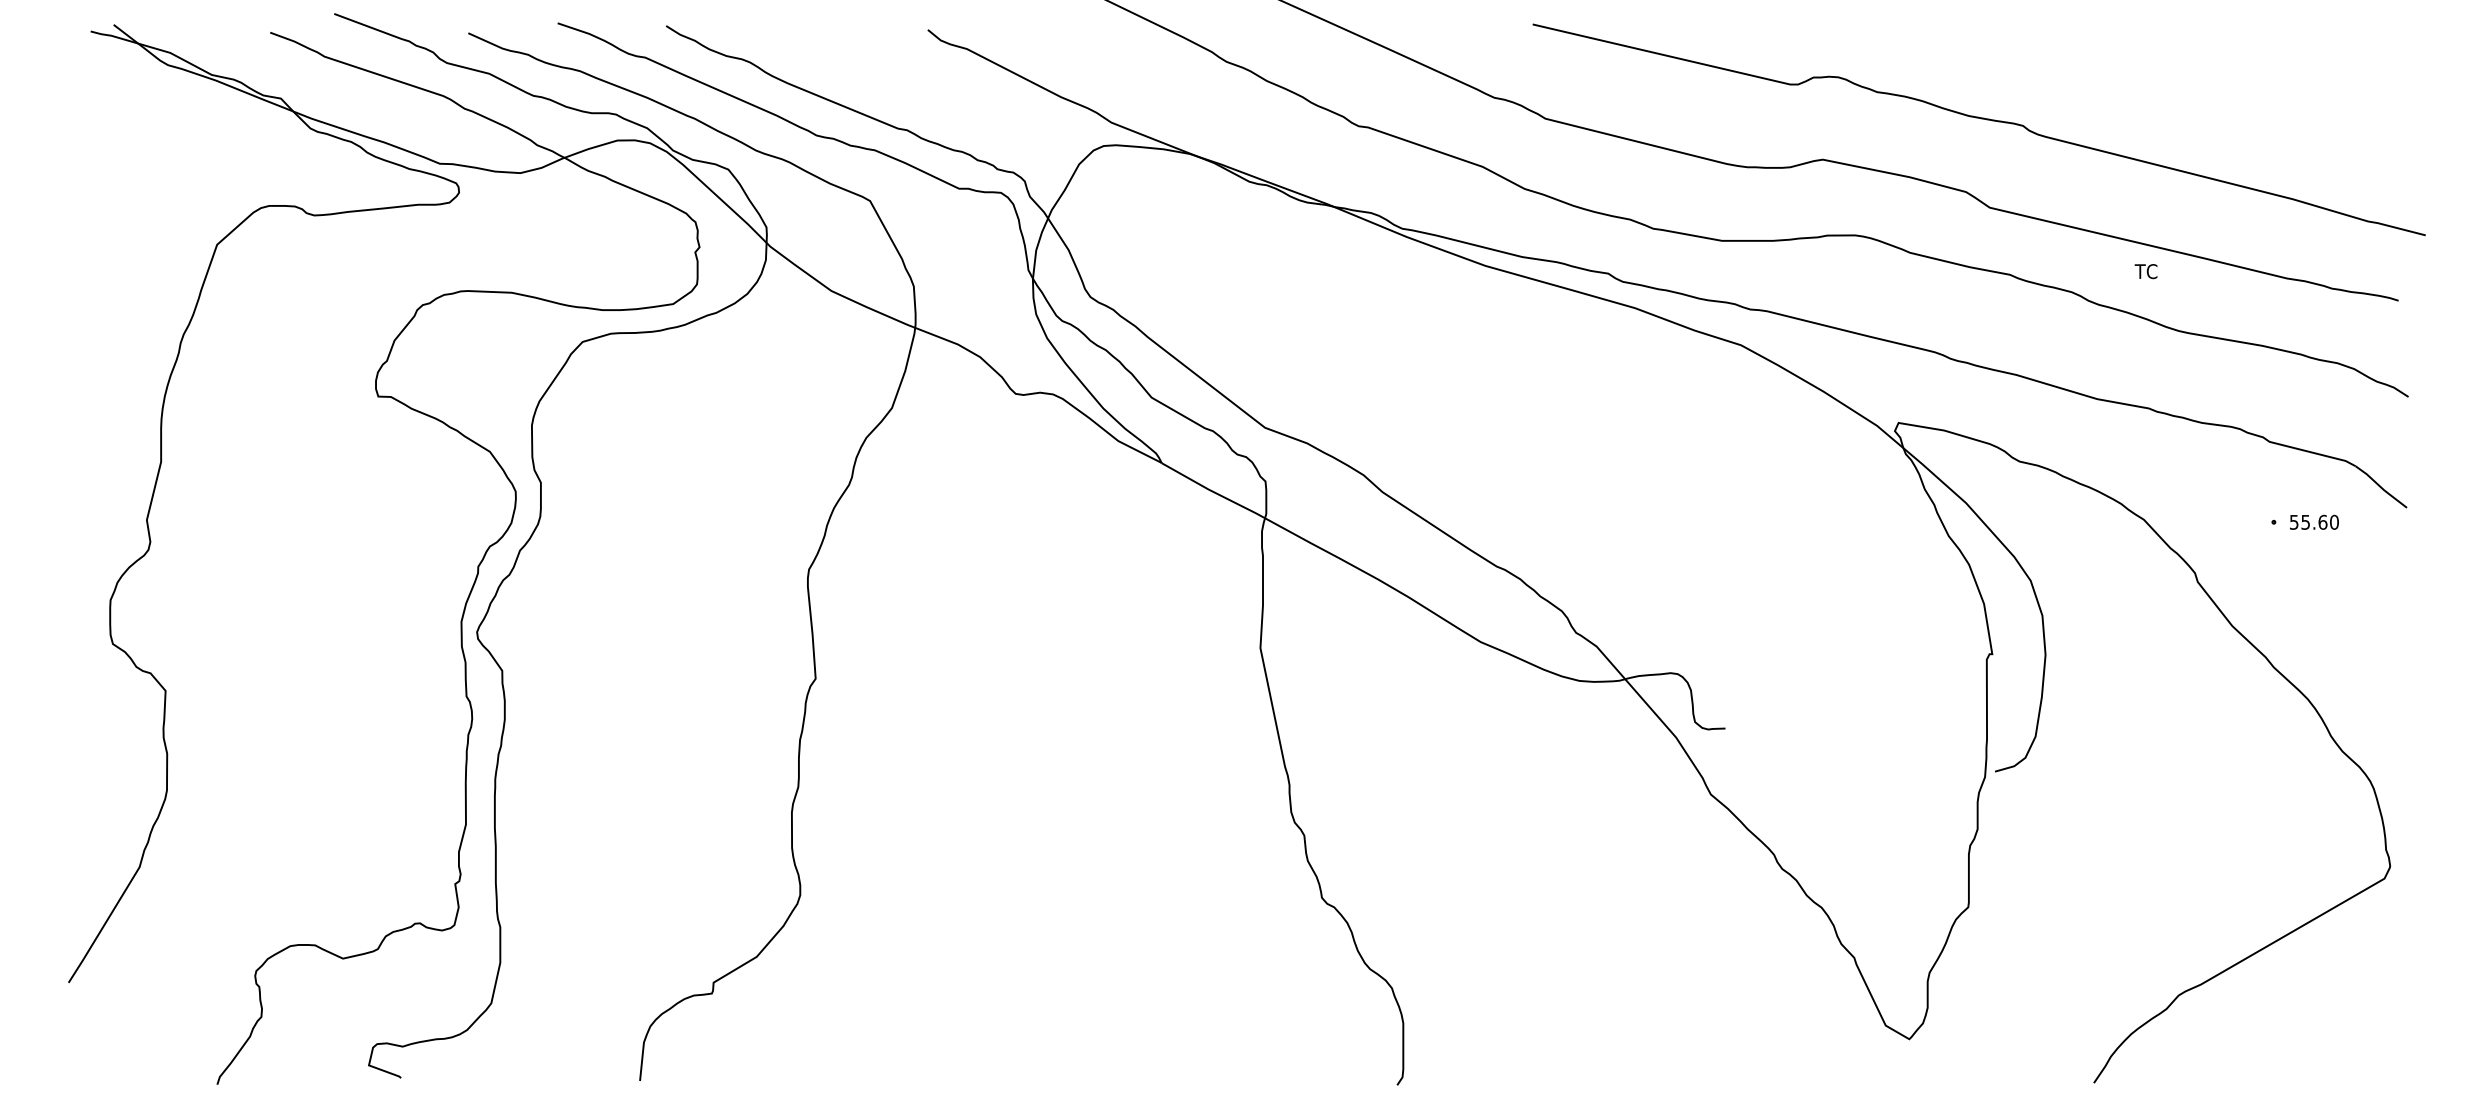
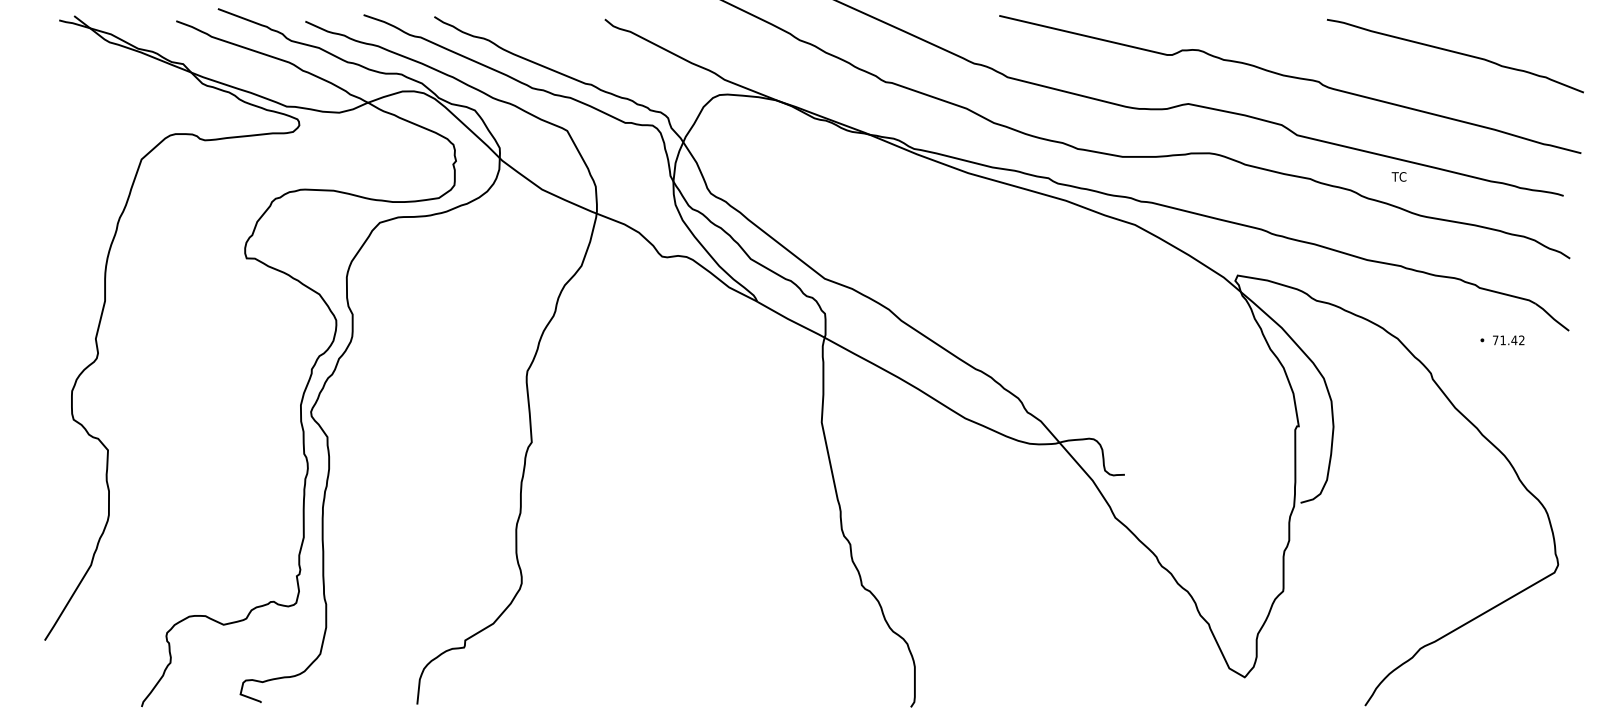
curve: (2232, 82) -> (1455, 53), added
text: (2313, 522) -> (1508, 340), 55.60 -> 71.42

